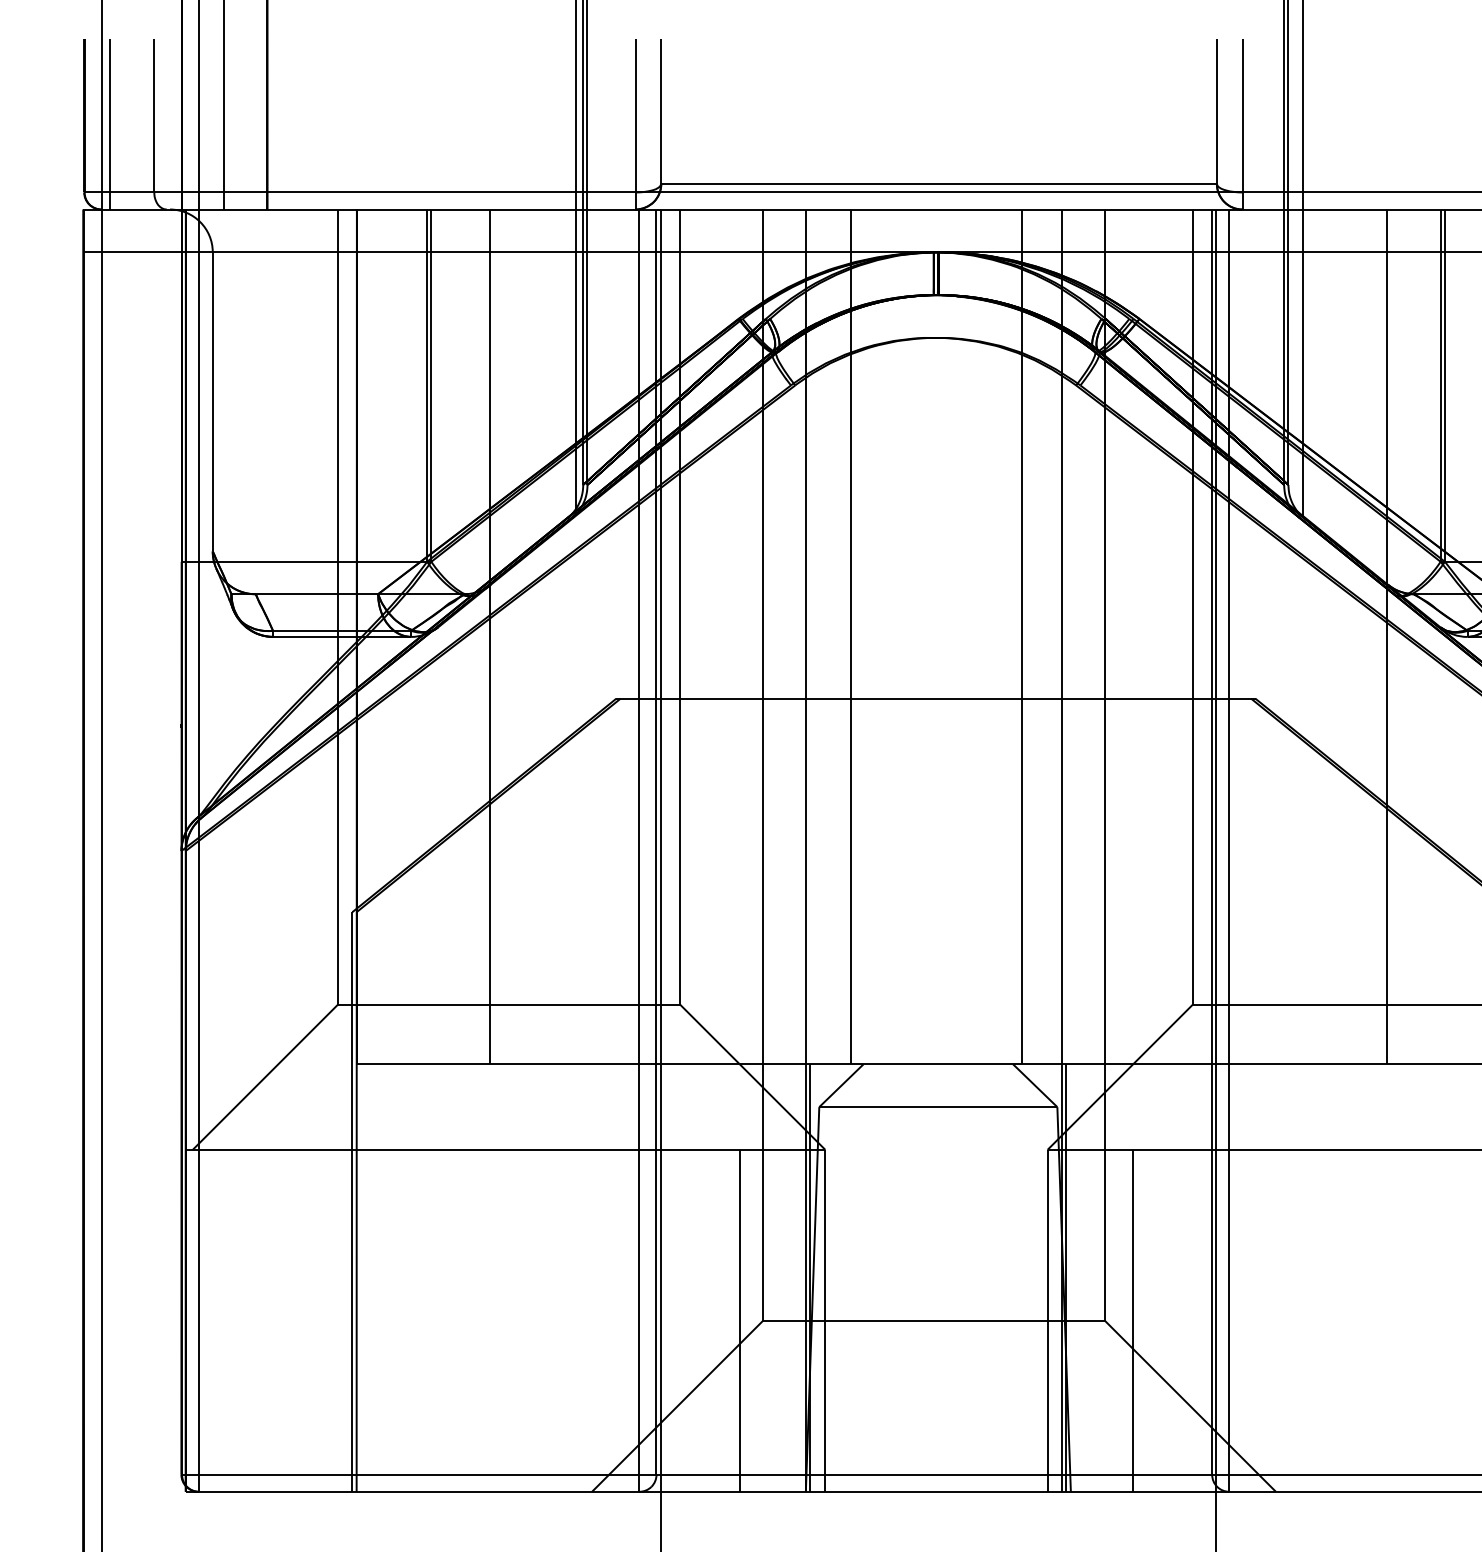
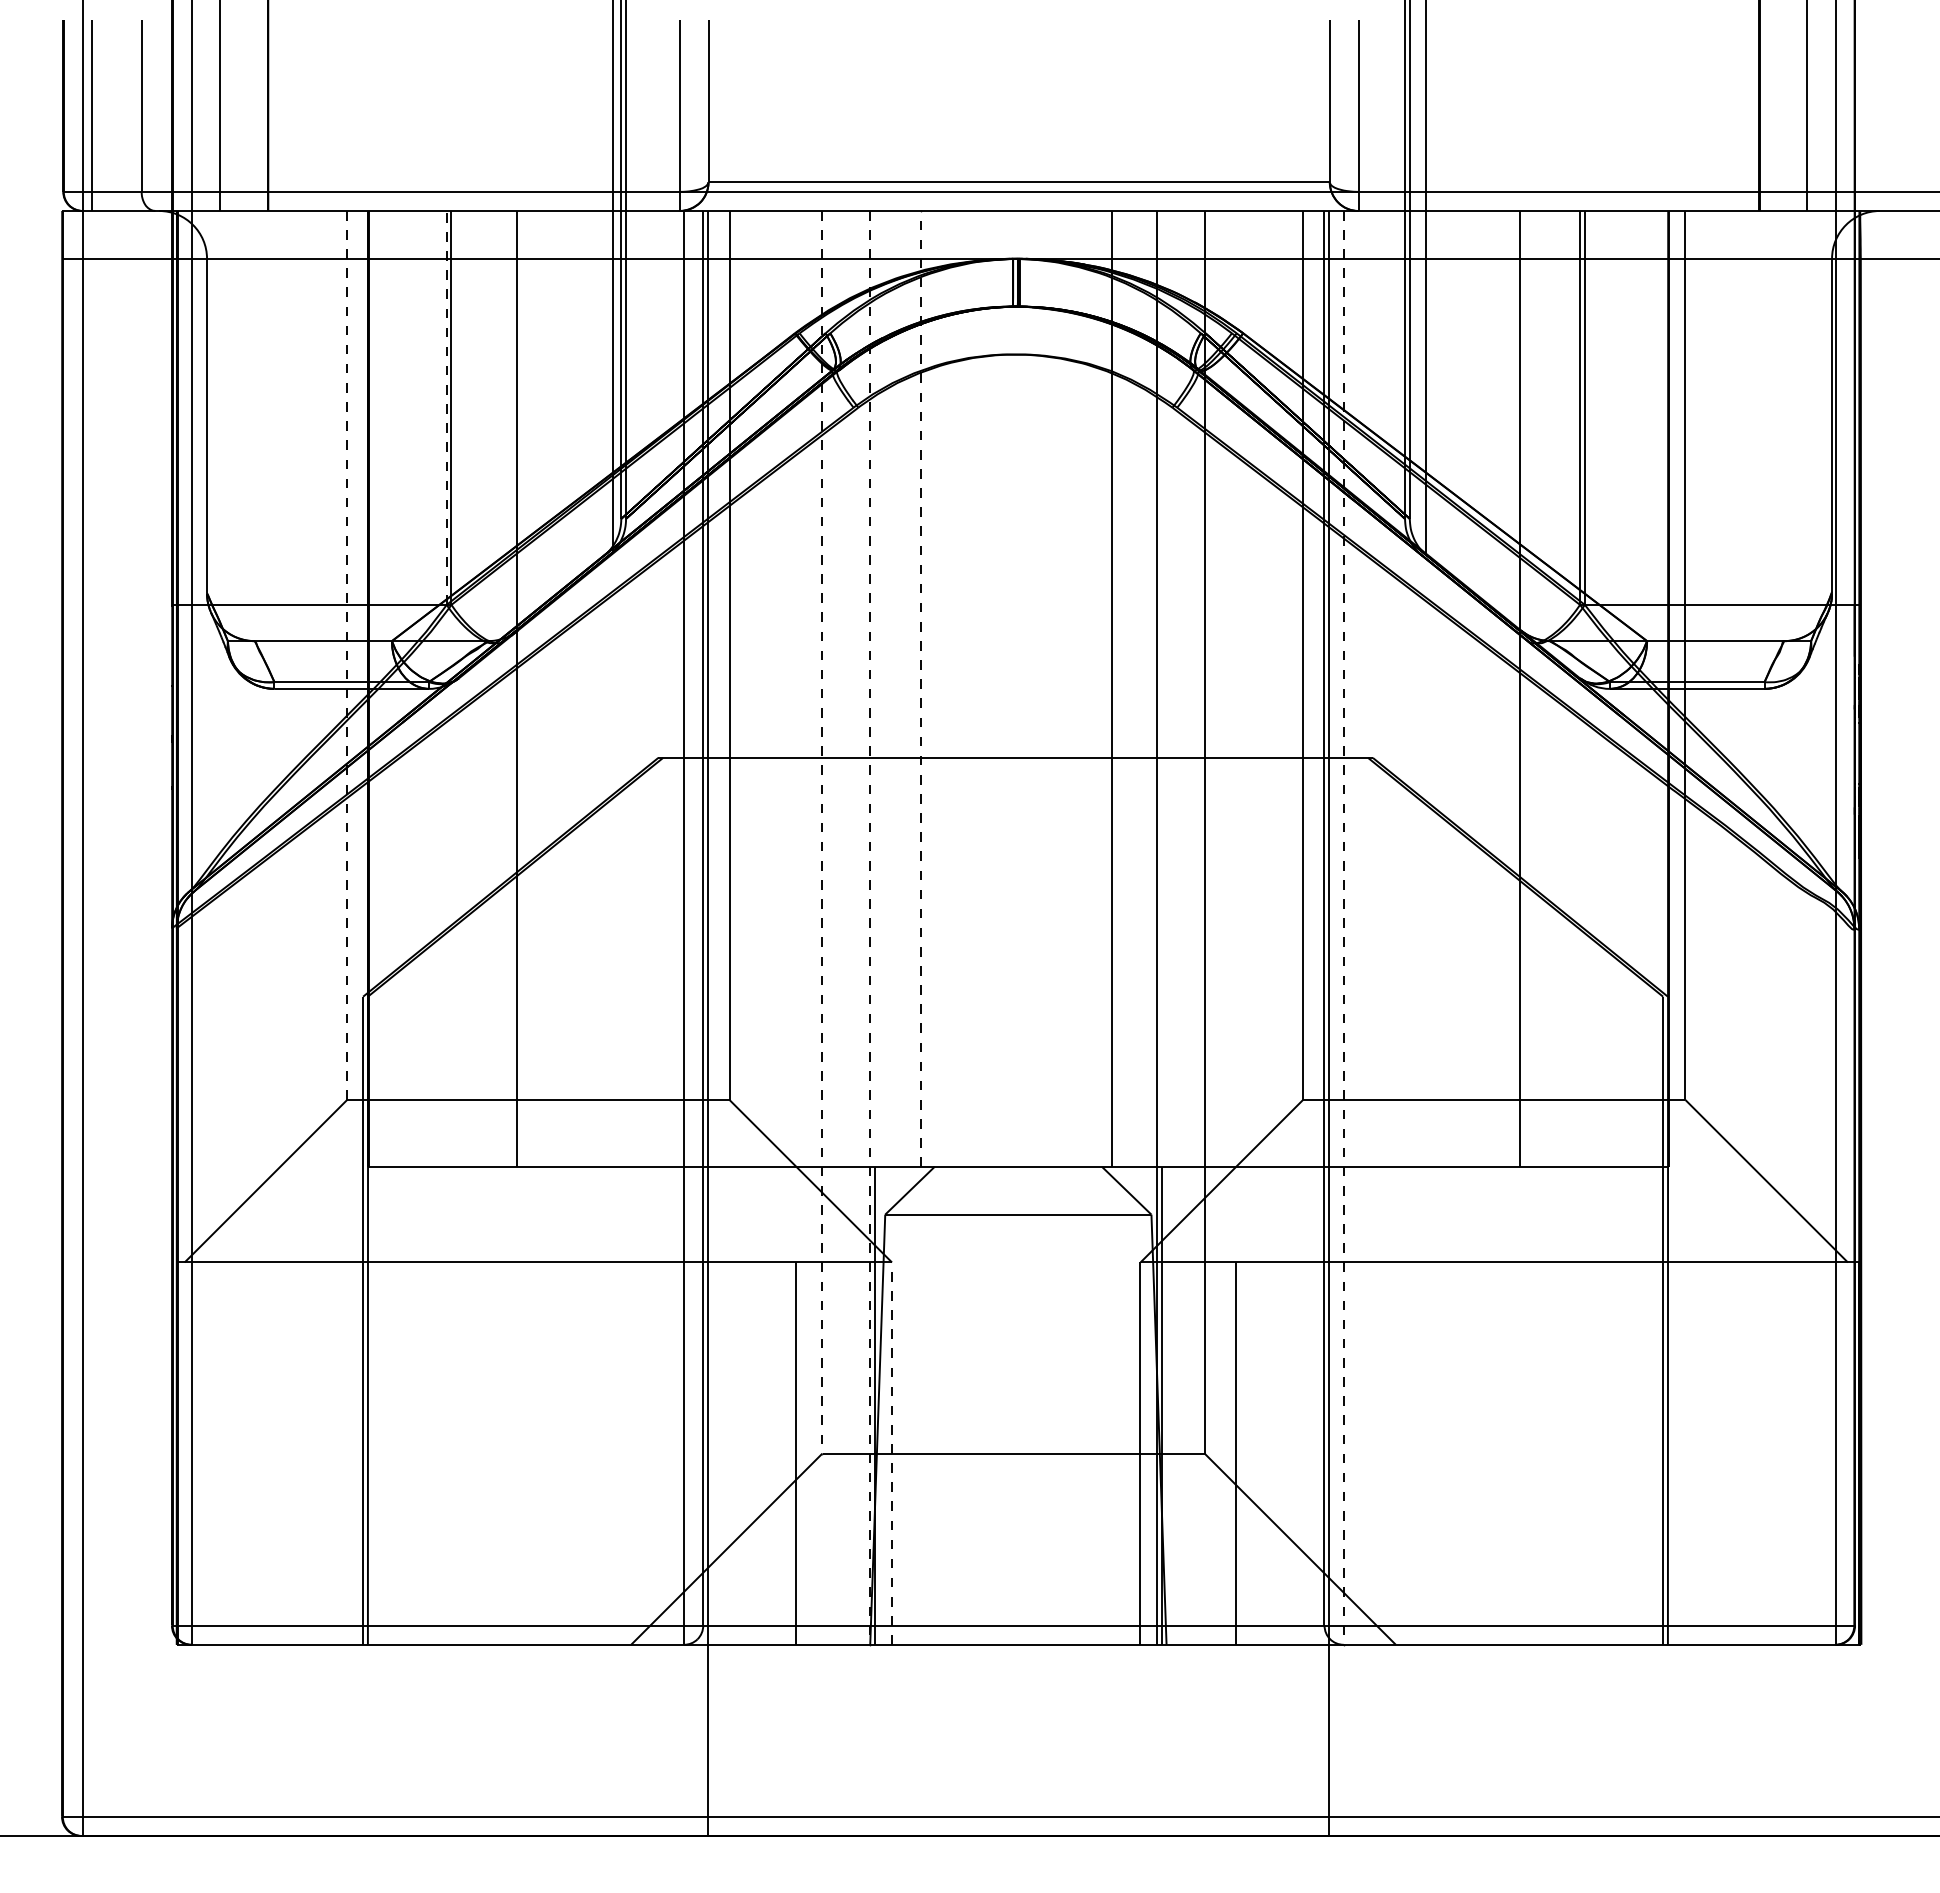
line: (426, 385) -> (446, 407), solid -> dashed
line: (338, 607) -> (347, 655), solid -> dashed
line: (850, 636) -> (920, 688), solid -> dashed
line: (763, 765) -> (822, 832), solid -> dashed
line: (806, 850) -> (870, 927), solid -> dashed
line: (1229, 850) -> (1343, 927), solid -> dashed
line: (824, 1320) -> (891, 1453), solid -> dashed

